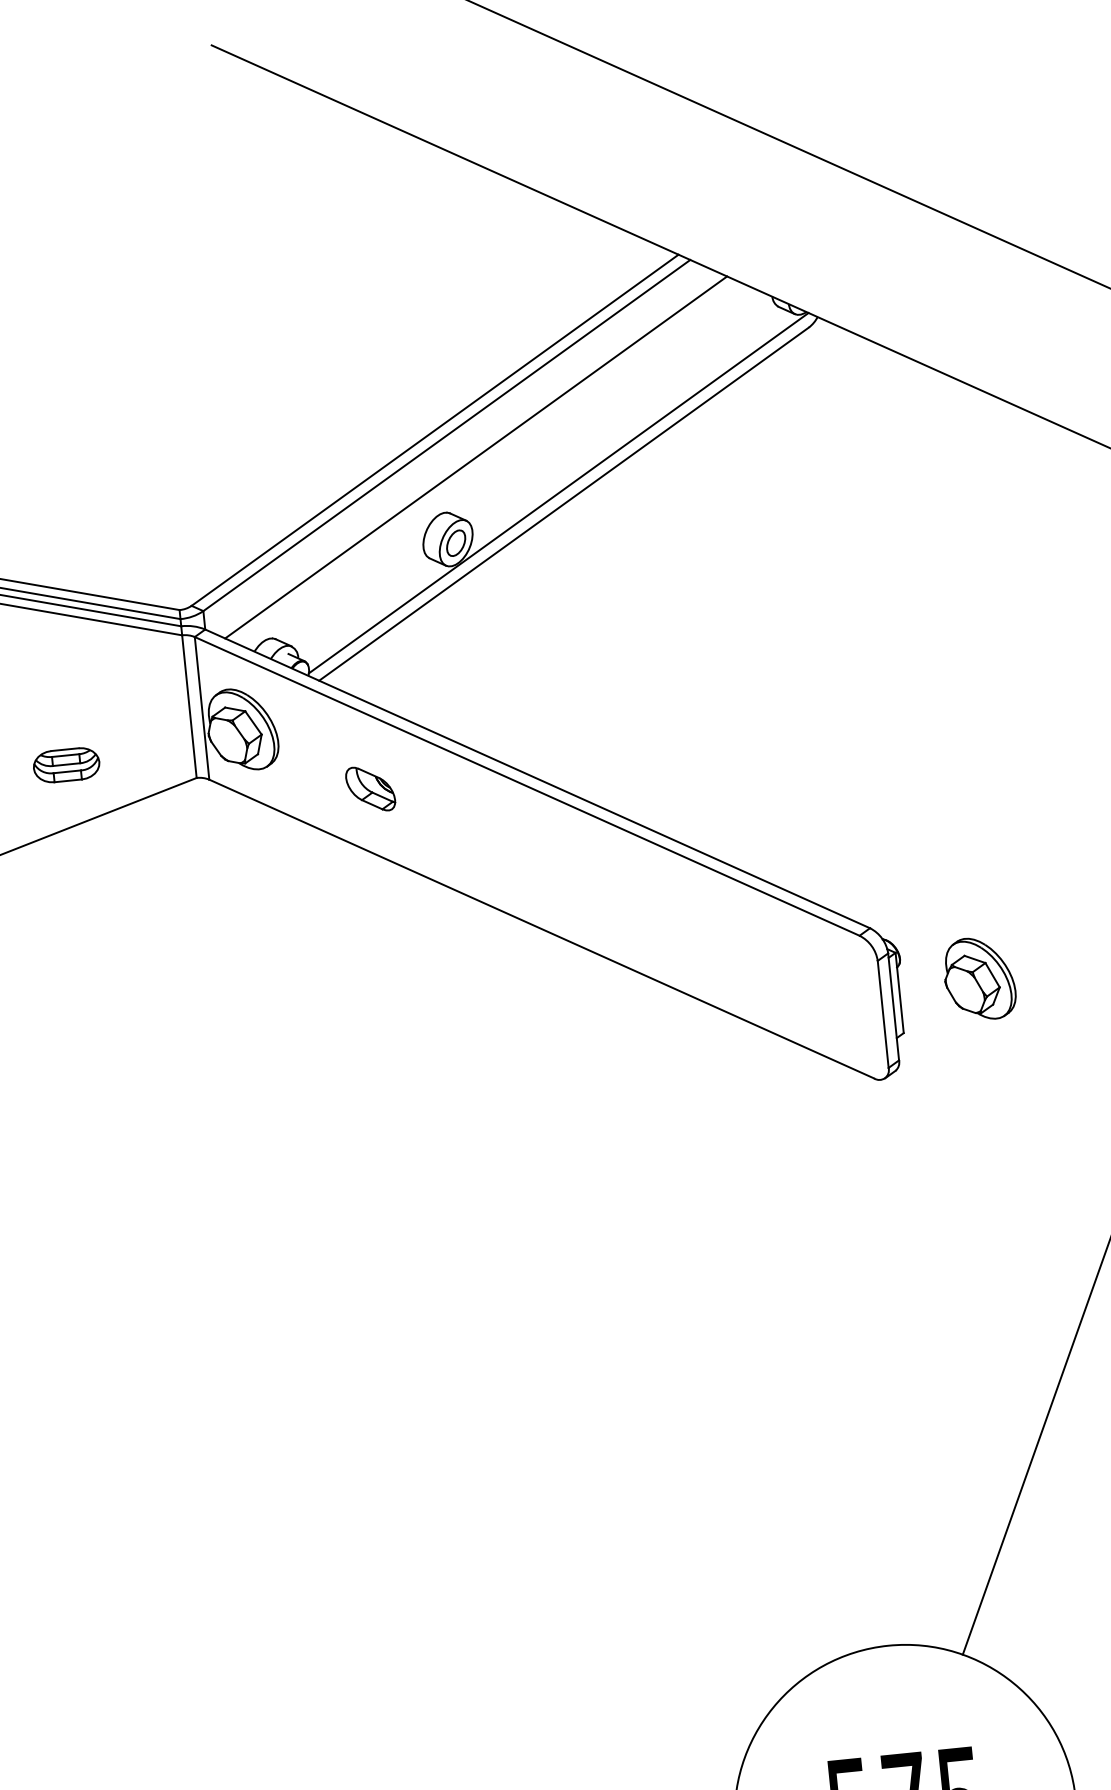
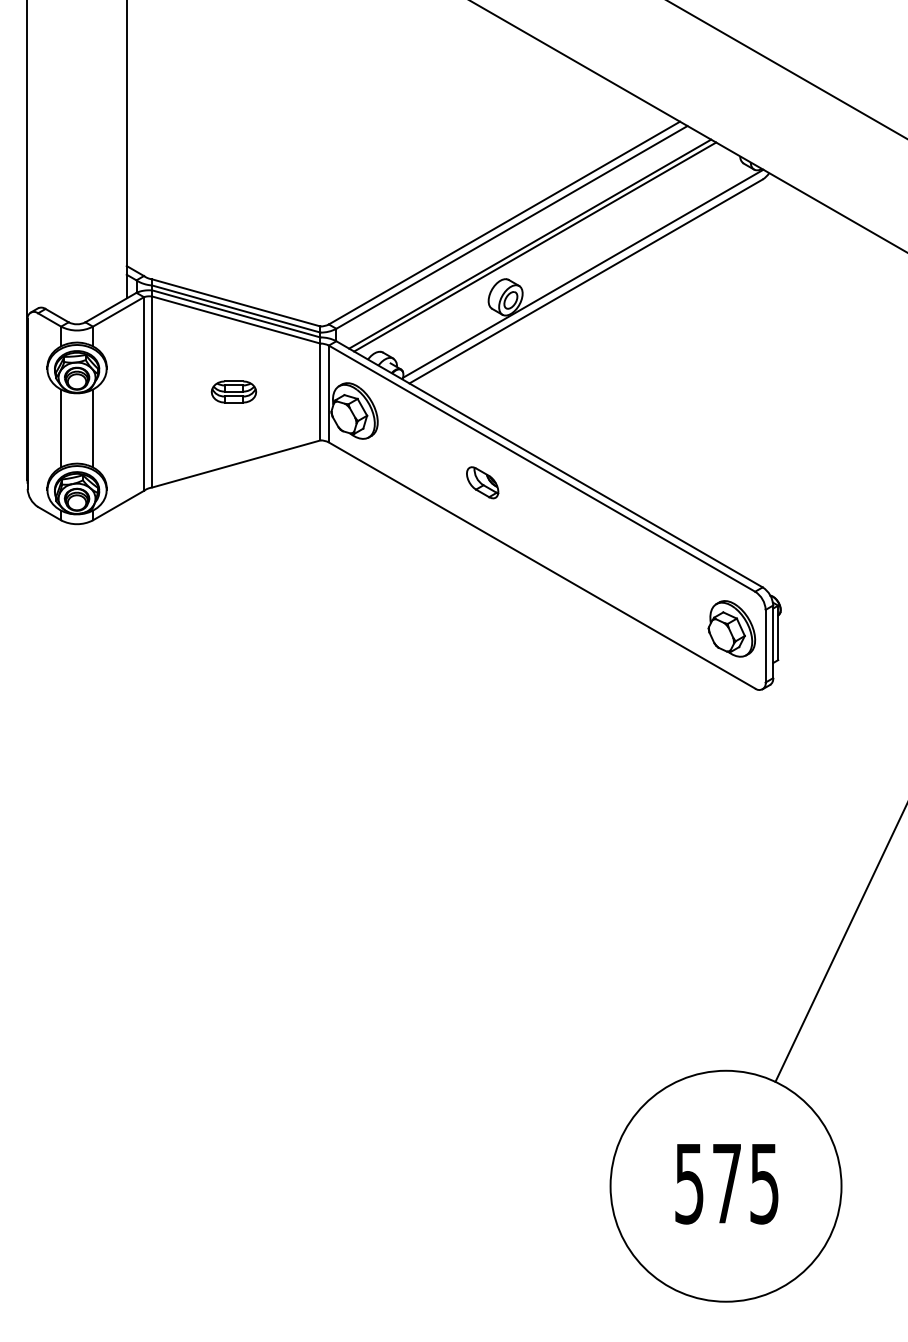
line: (484, 460) -> (535, 246), added
part: (65, 764) -> (233, 391), moved
part: (370, 788) -> (482, 482), moved
part: (978, 978) -> (731, 628), moved

